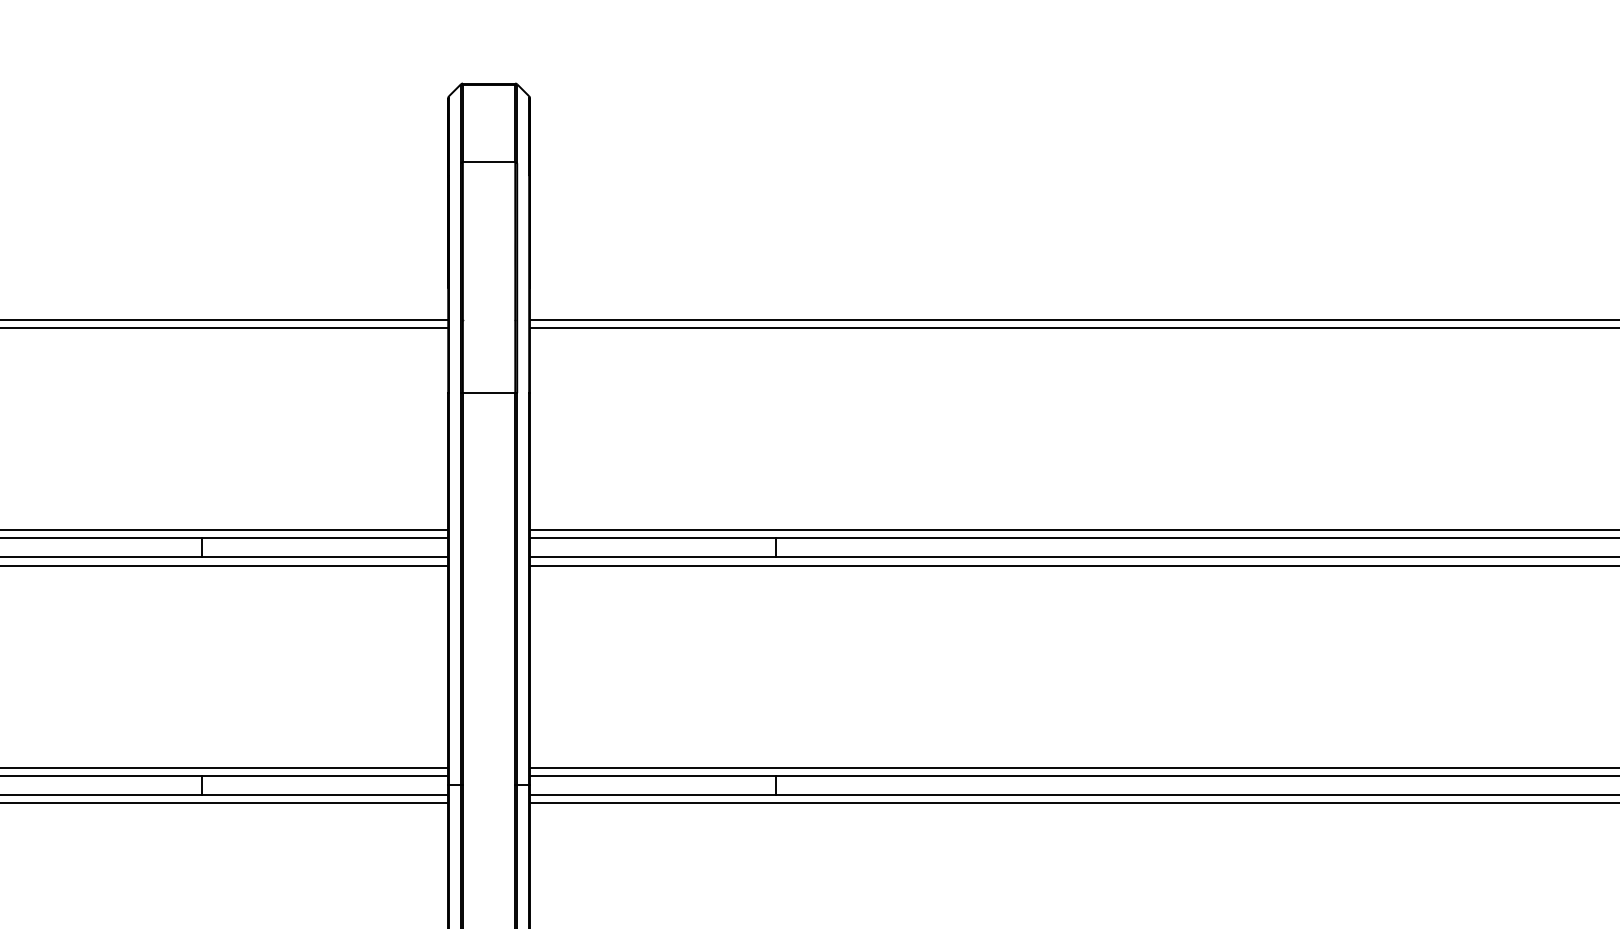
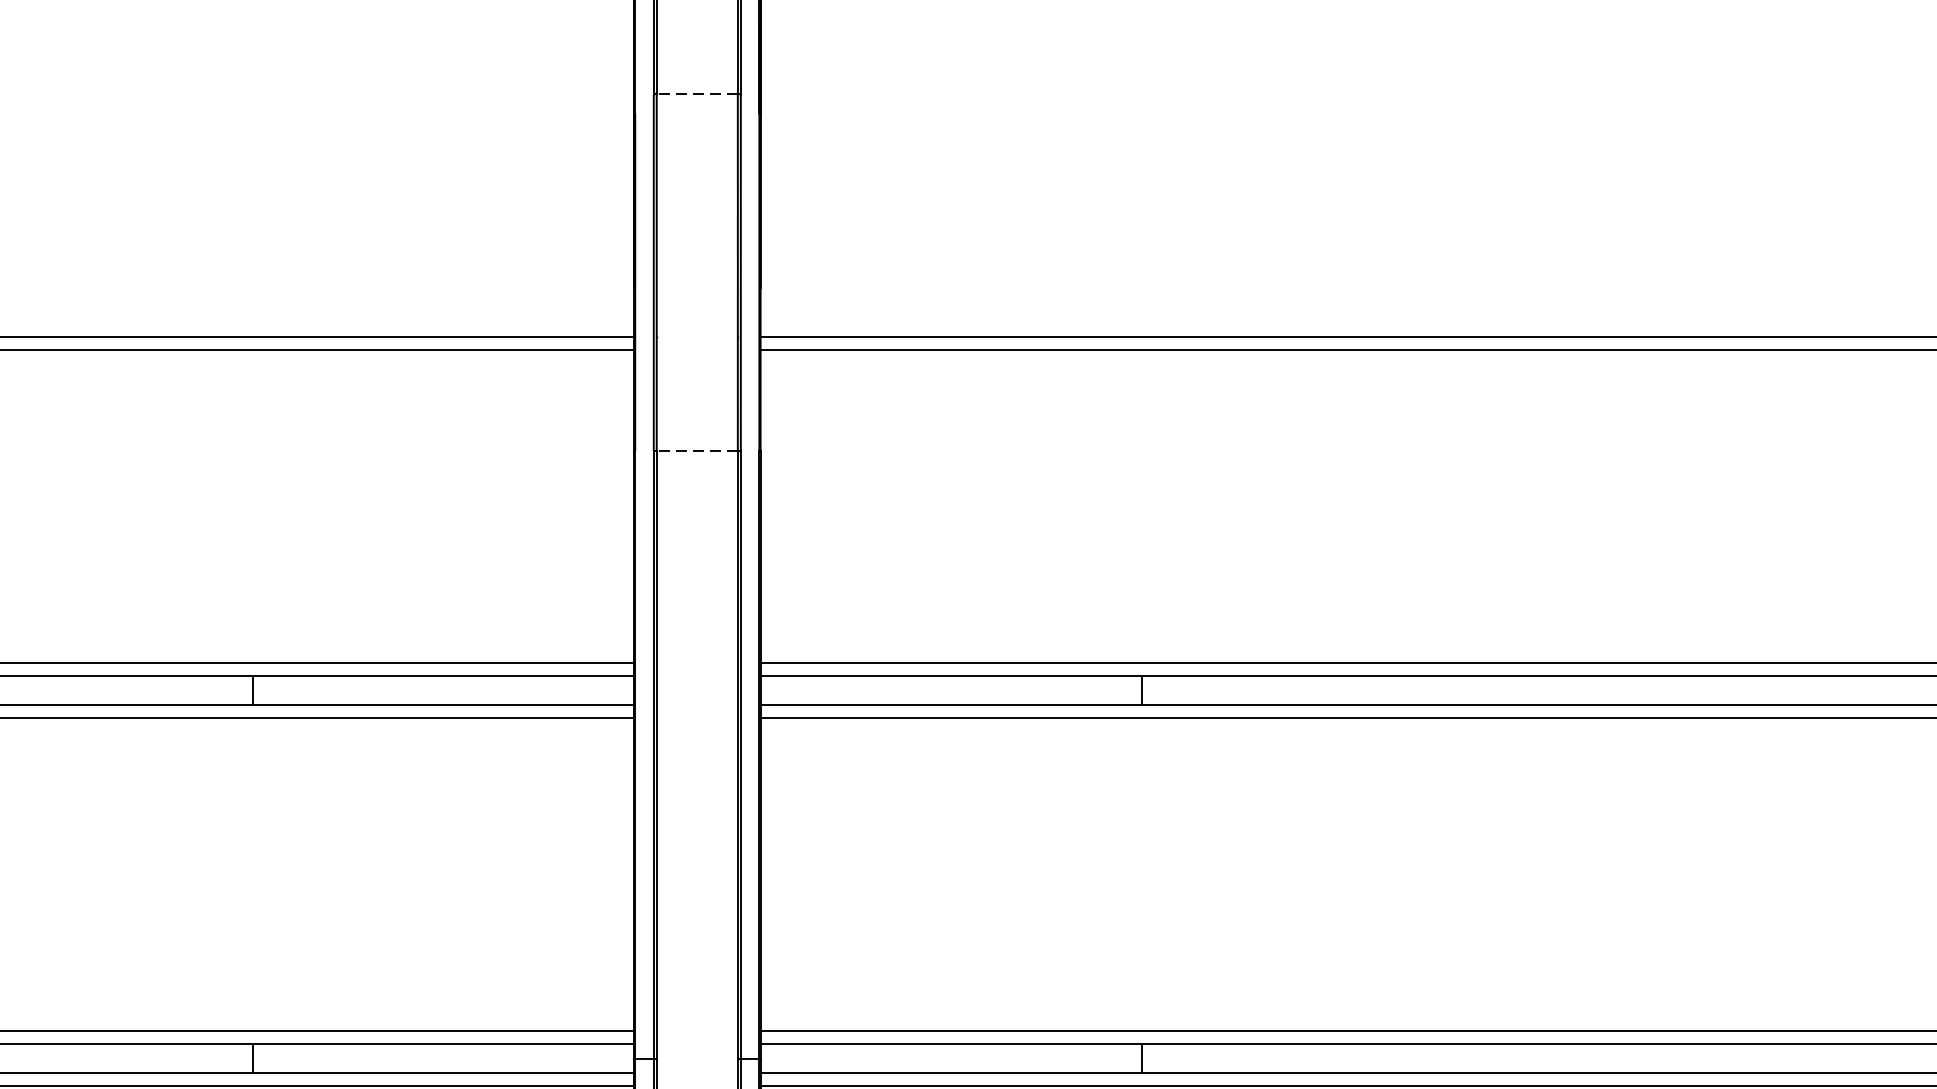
line: (488, 162) -> (696, 93), solid -> dashed
line: (488, 393) -> (696, 451), solid -> dashed

